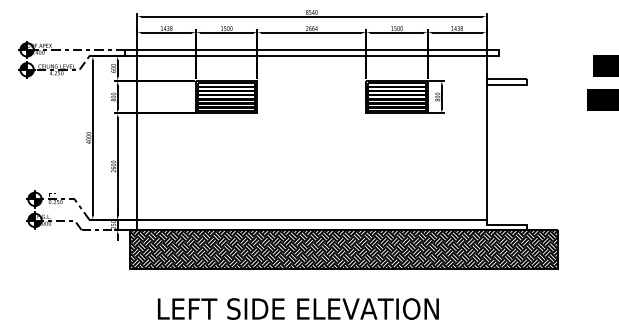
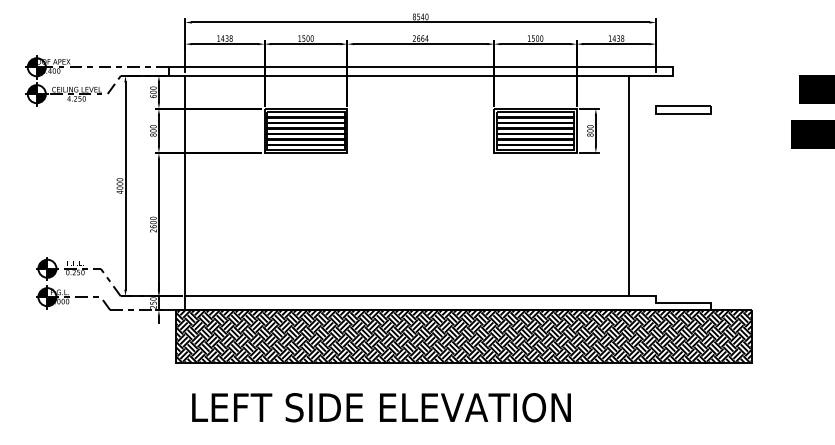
line: (486, 137) -> (629, 185), moved
text: (298, 308) -> (381, 407), moved

